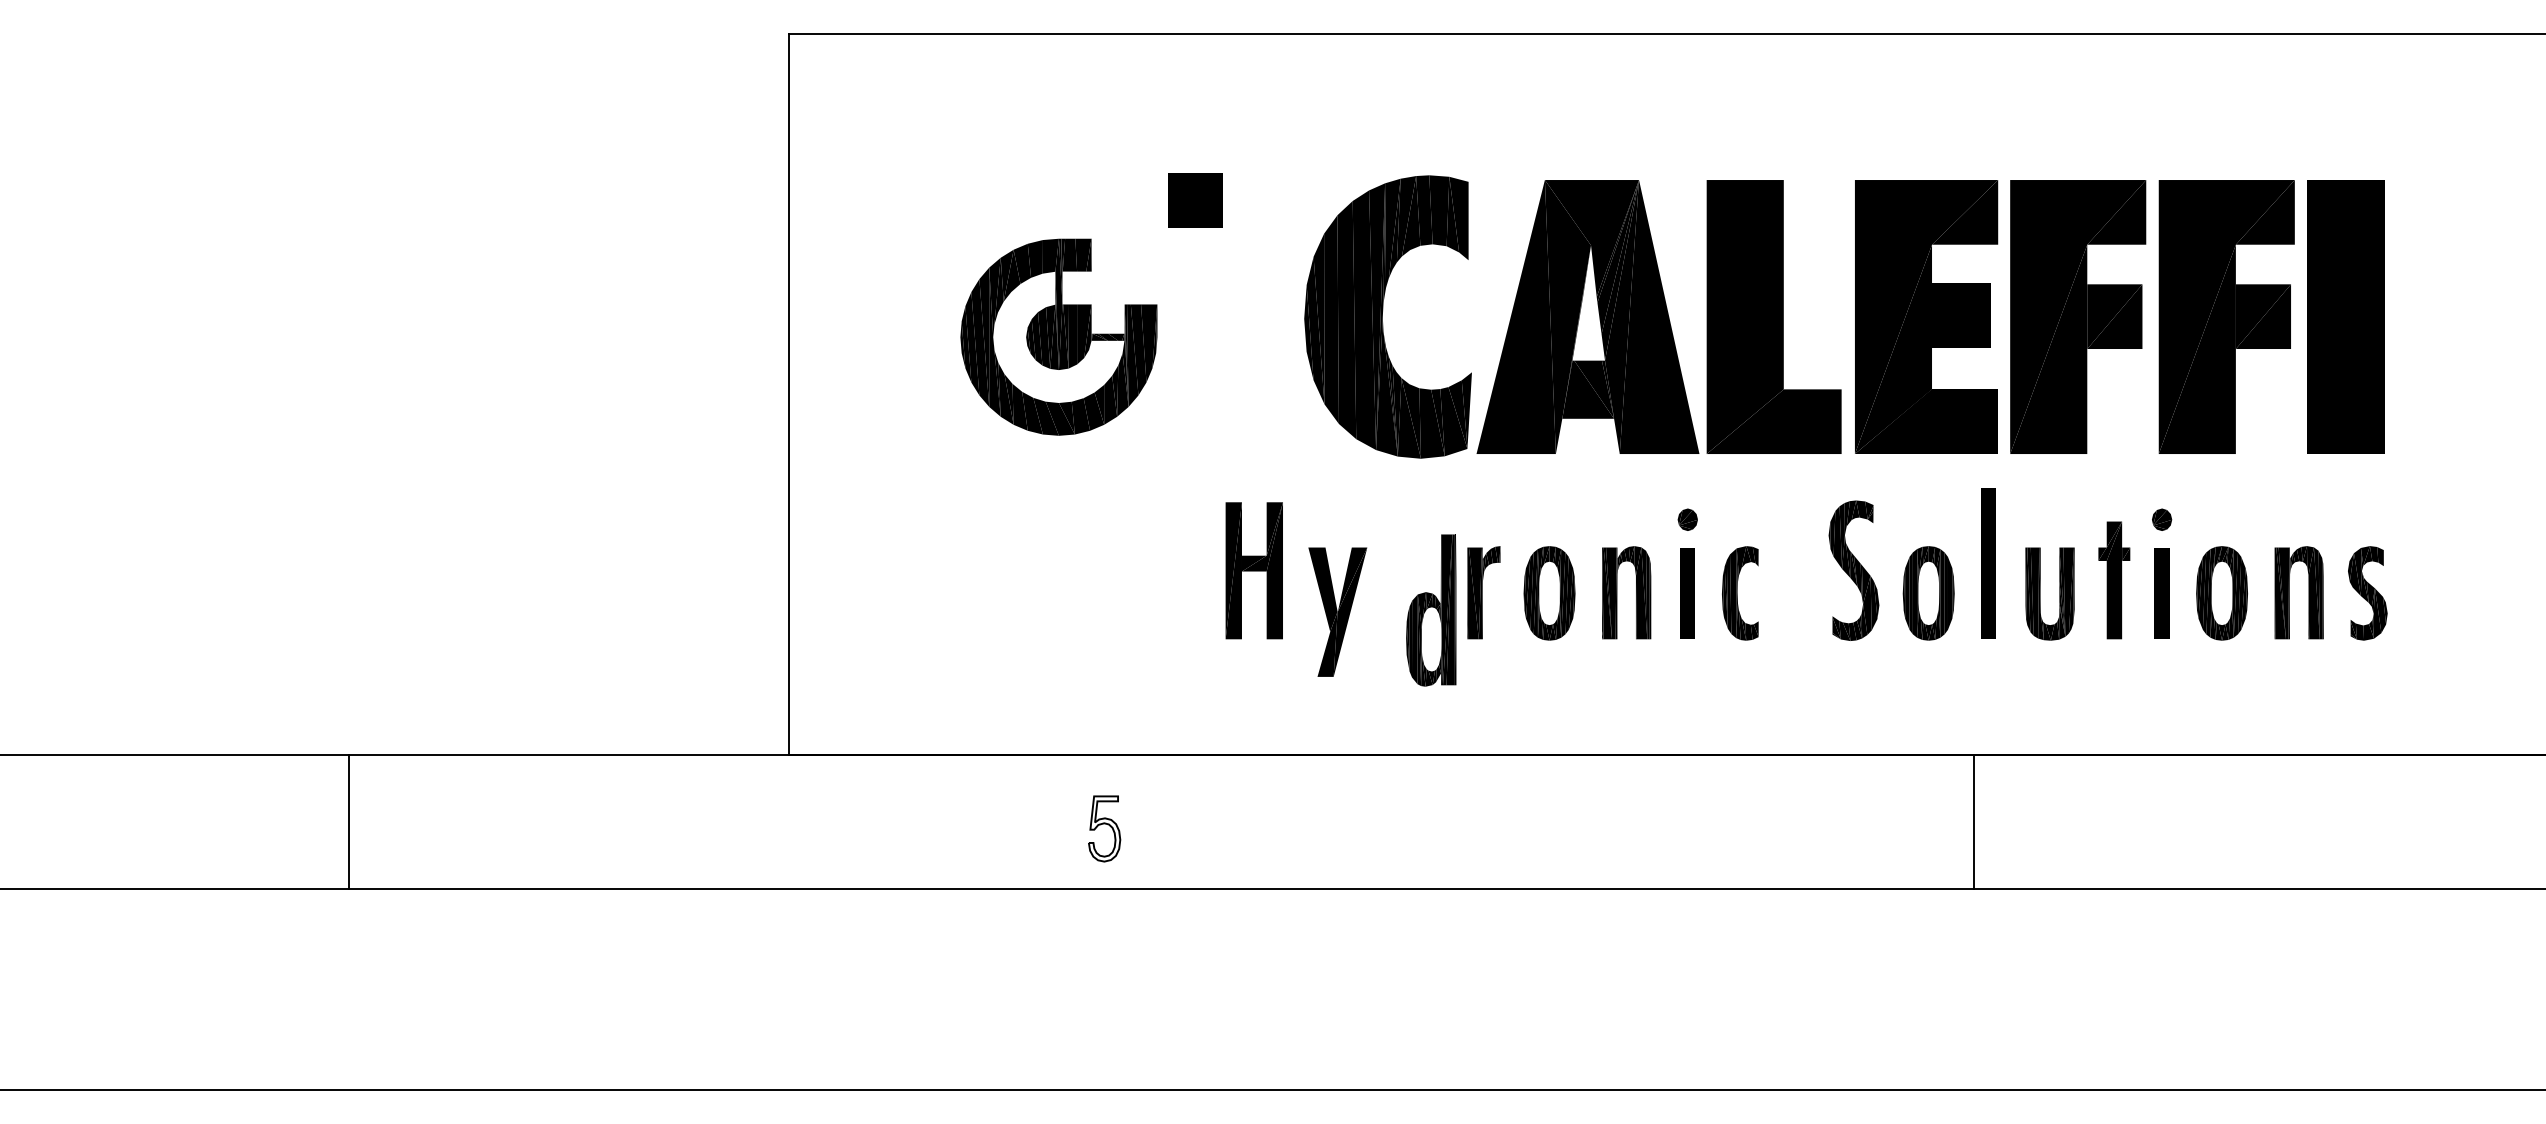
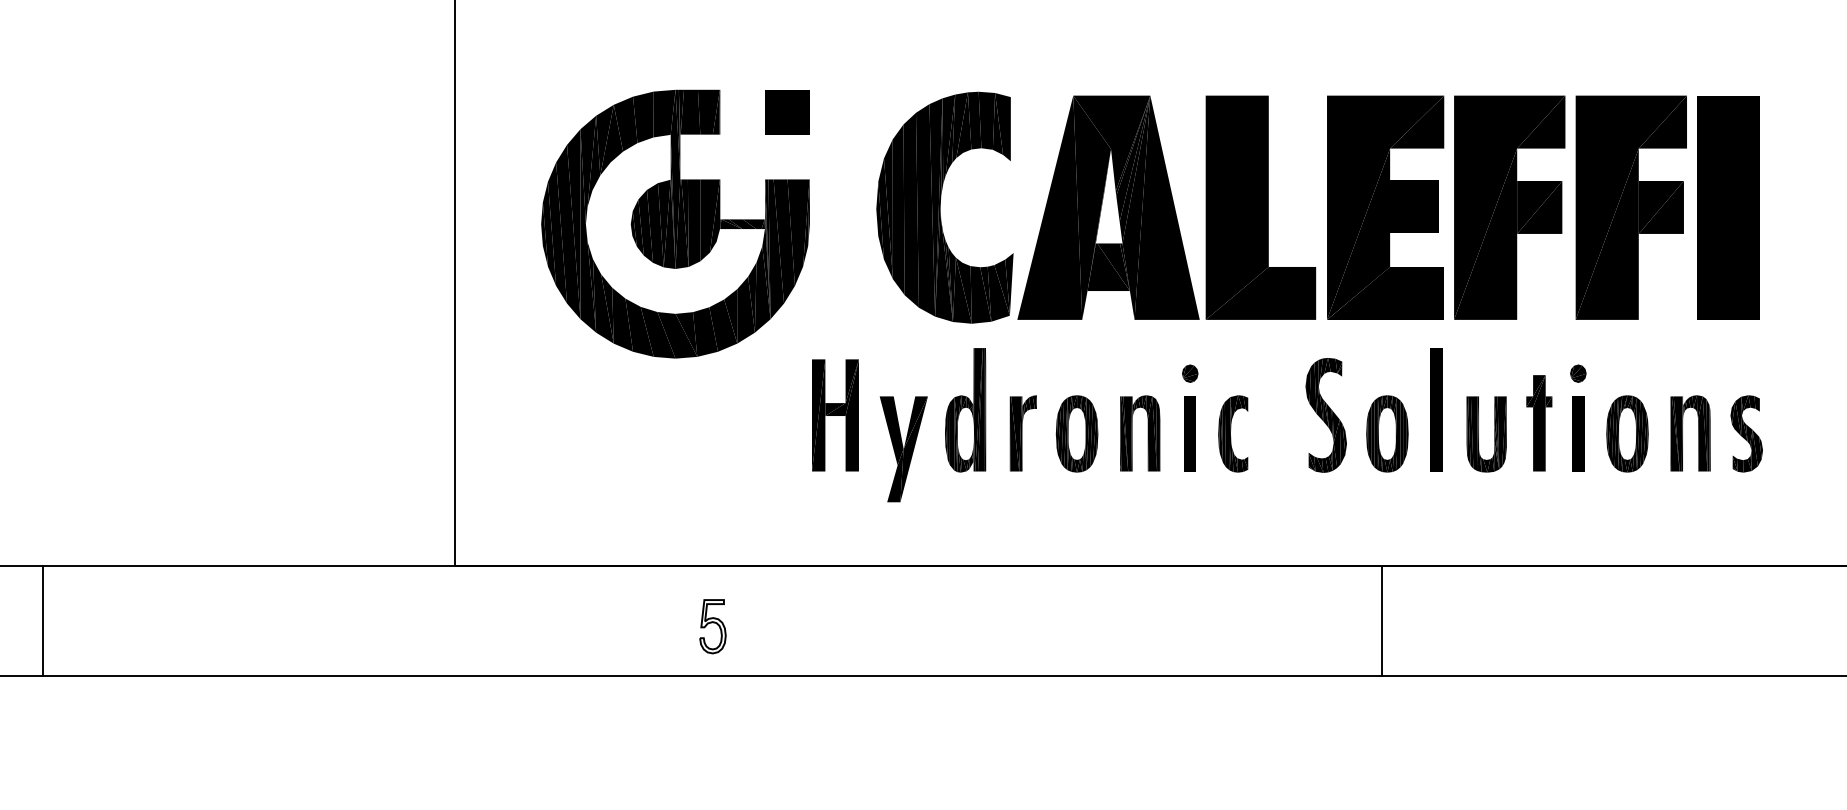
part: (1058, 337) -> (675, 224), size x1.67
part: (1431, 610) -> (965, 410), moved
line: (348, 821) -> (42, 620), moved
line: (1973, 821) -> (1381, 620), moved

